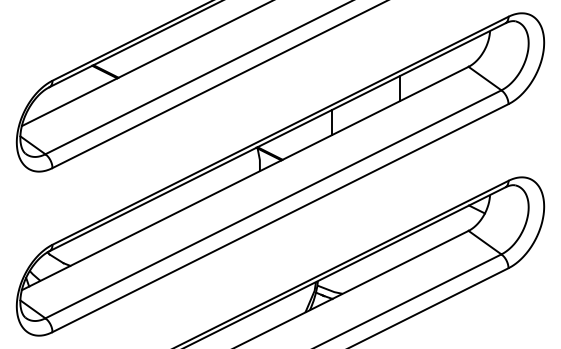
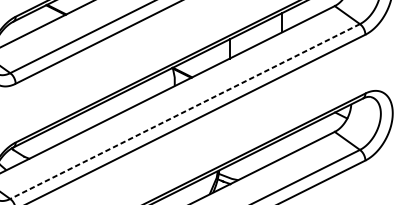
line: (273, 204) -> (185, 111), solid -> dashed

